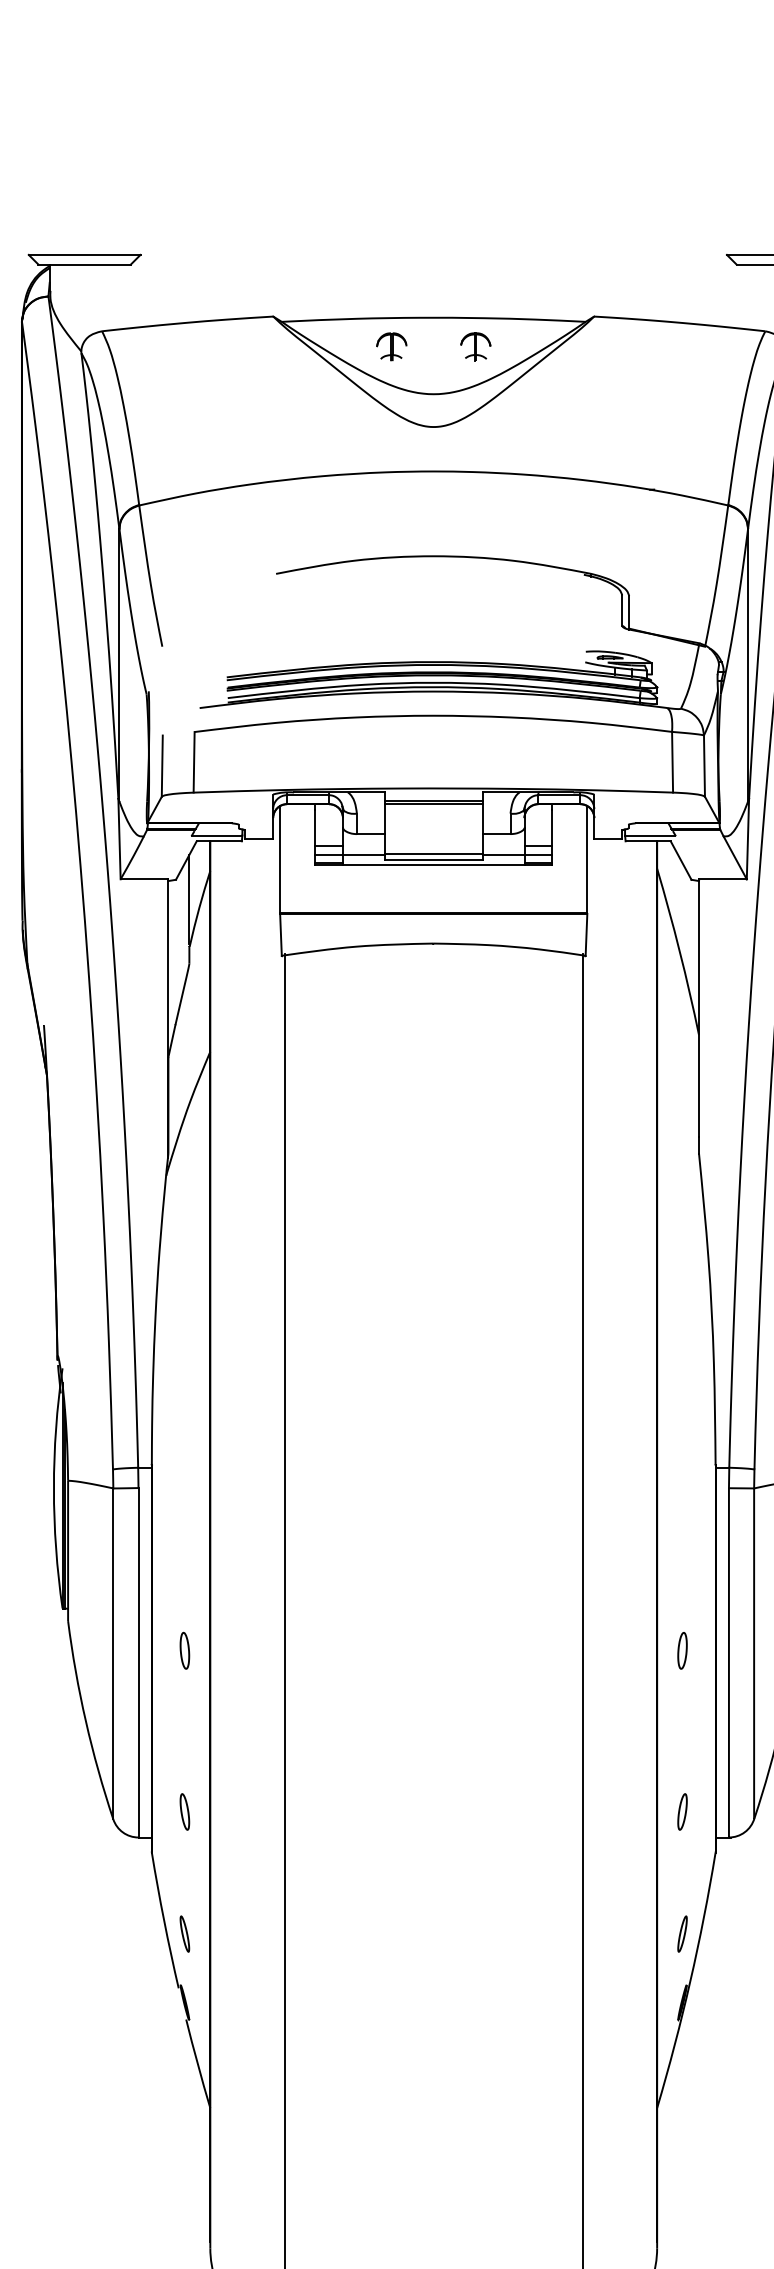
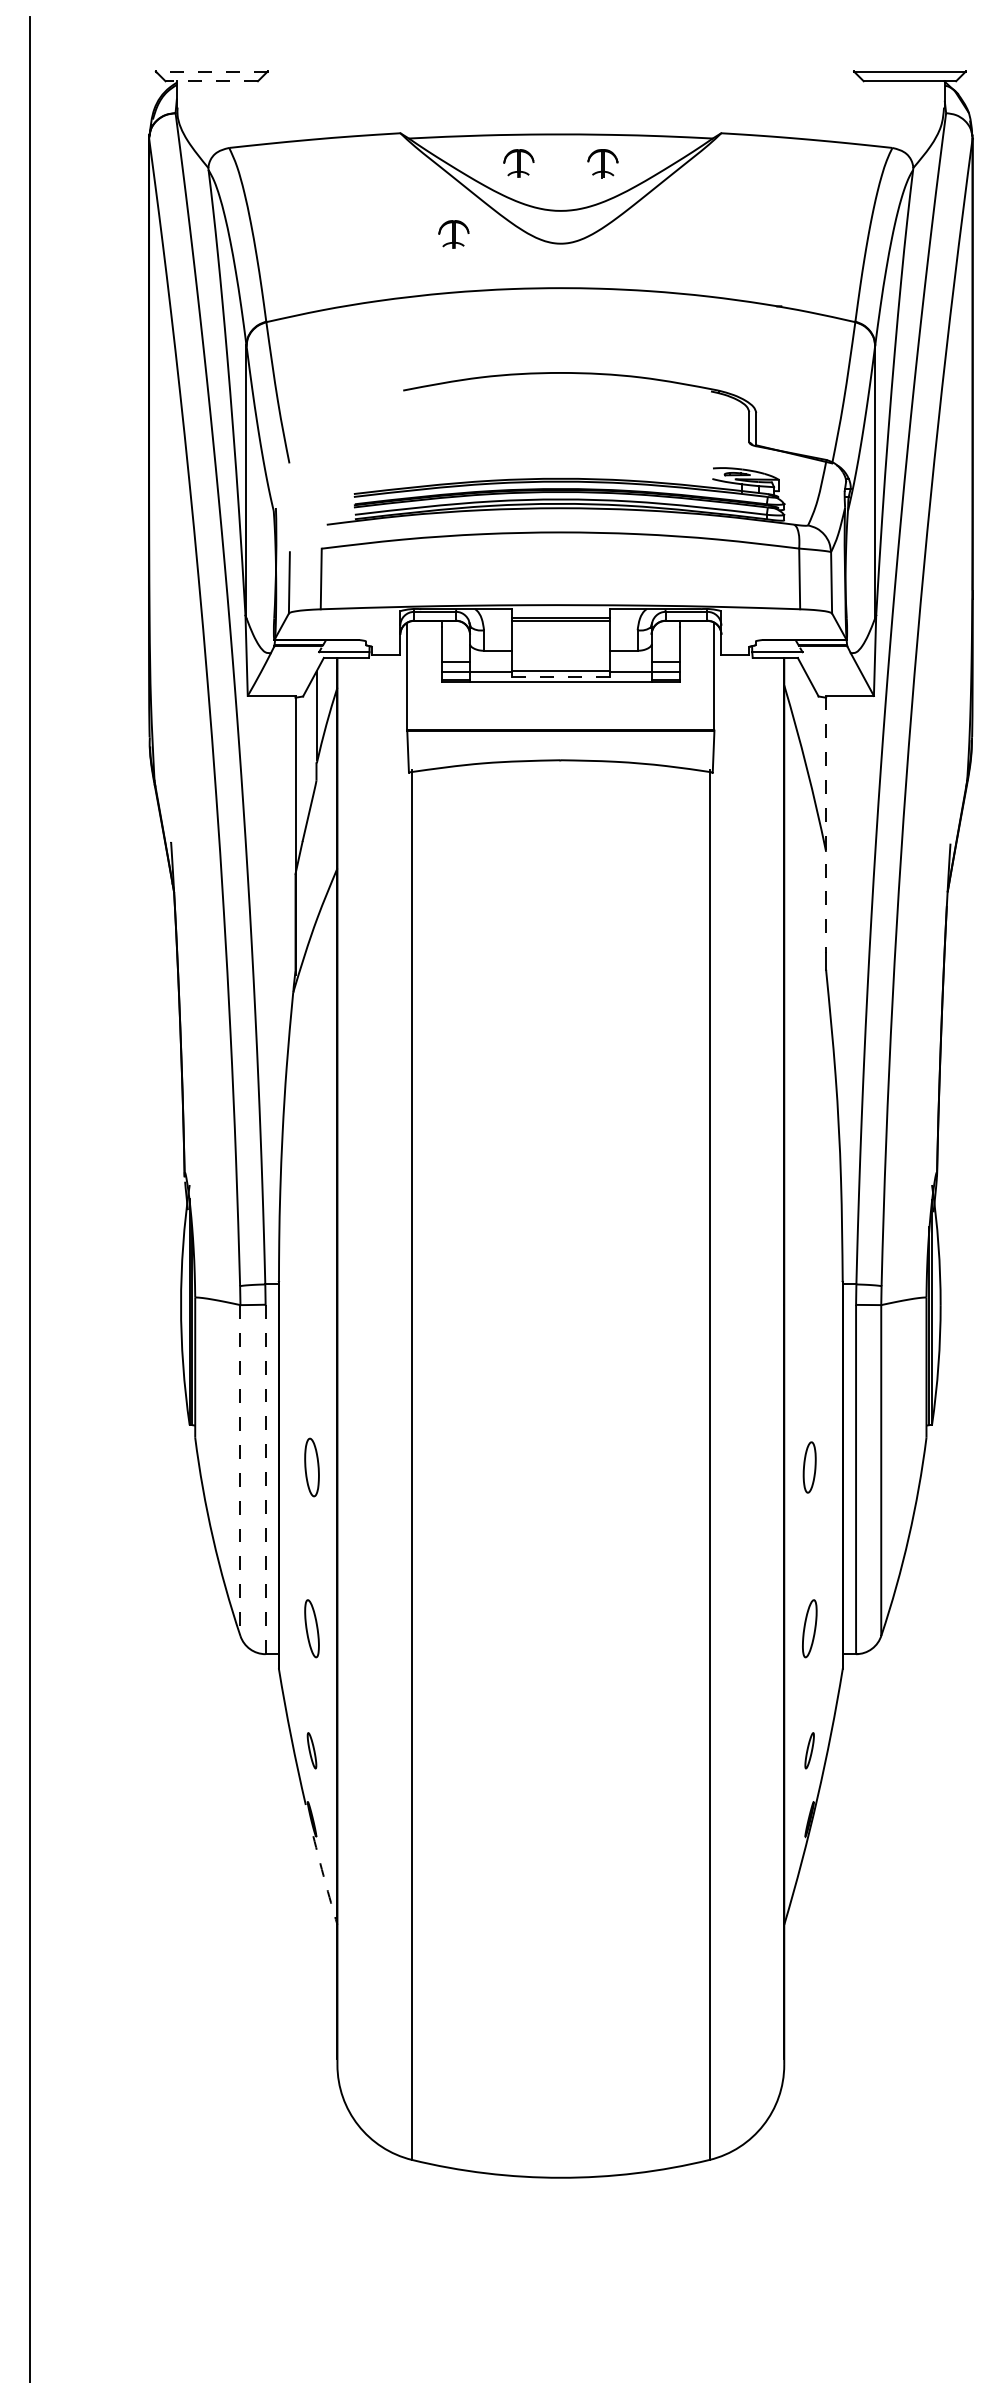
line: (84, 254) -> (211, 71), solid -> dashed
line: (84, 264) -> (211, 81), solid -> dashed
part: (326, 417) -> (453, 234), added
line: (433, 859) -> (560, 676), solid -> dashed
line: (699, 1007) -> (826, 824), solid -> dashed
part: (184, 1650) -> (311, 1467), size x1.6
part: (682, 1650) -> (809, 1467), size x1.4
line: (113, 1654) -> (240, 1471), solid -> dashed
line: (138, 1662) -> (265, 1479), solid -> dashed
part: (184, 1811) -> (311, 1628), size x1.6
part: (682, 1811) -> (809, 1628), size x1.6
arc: (197, 2063) -> (324, 1880), solid -> dashed

